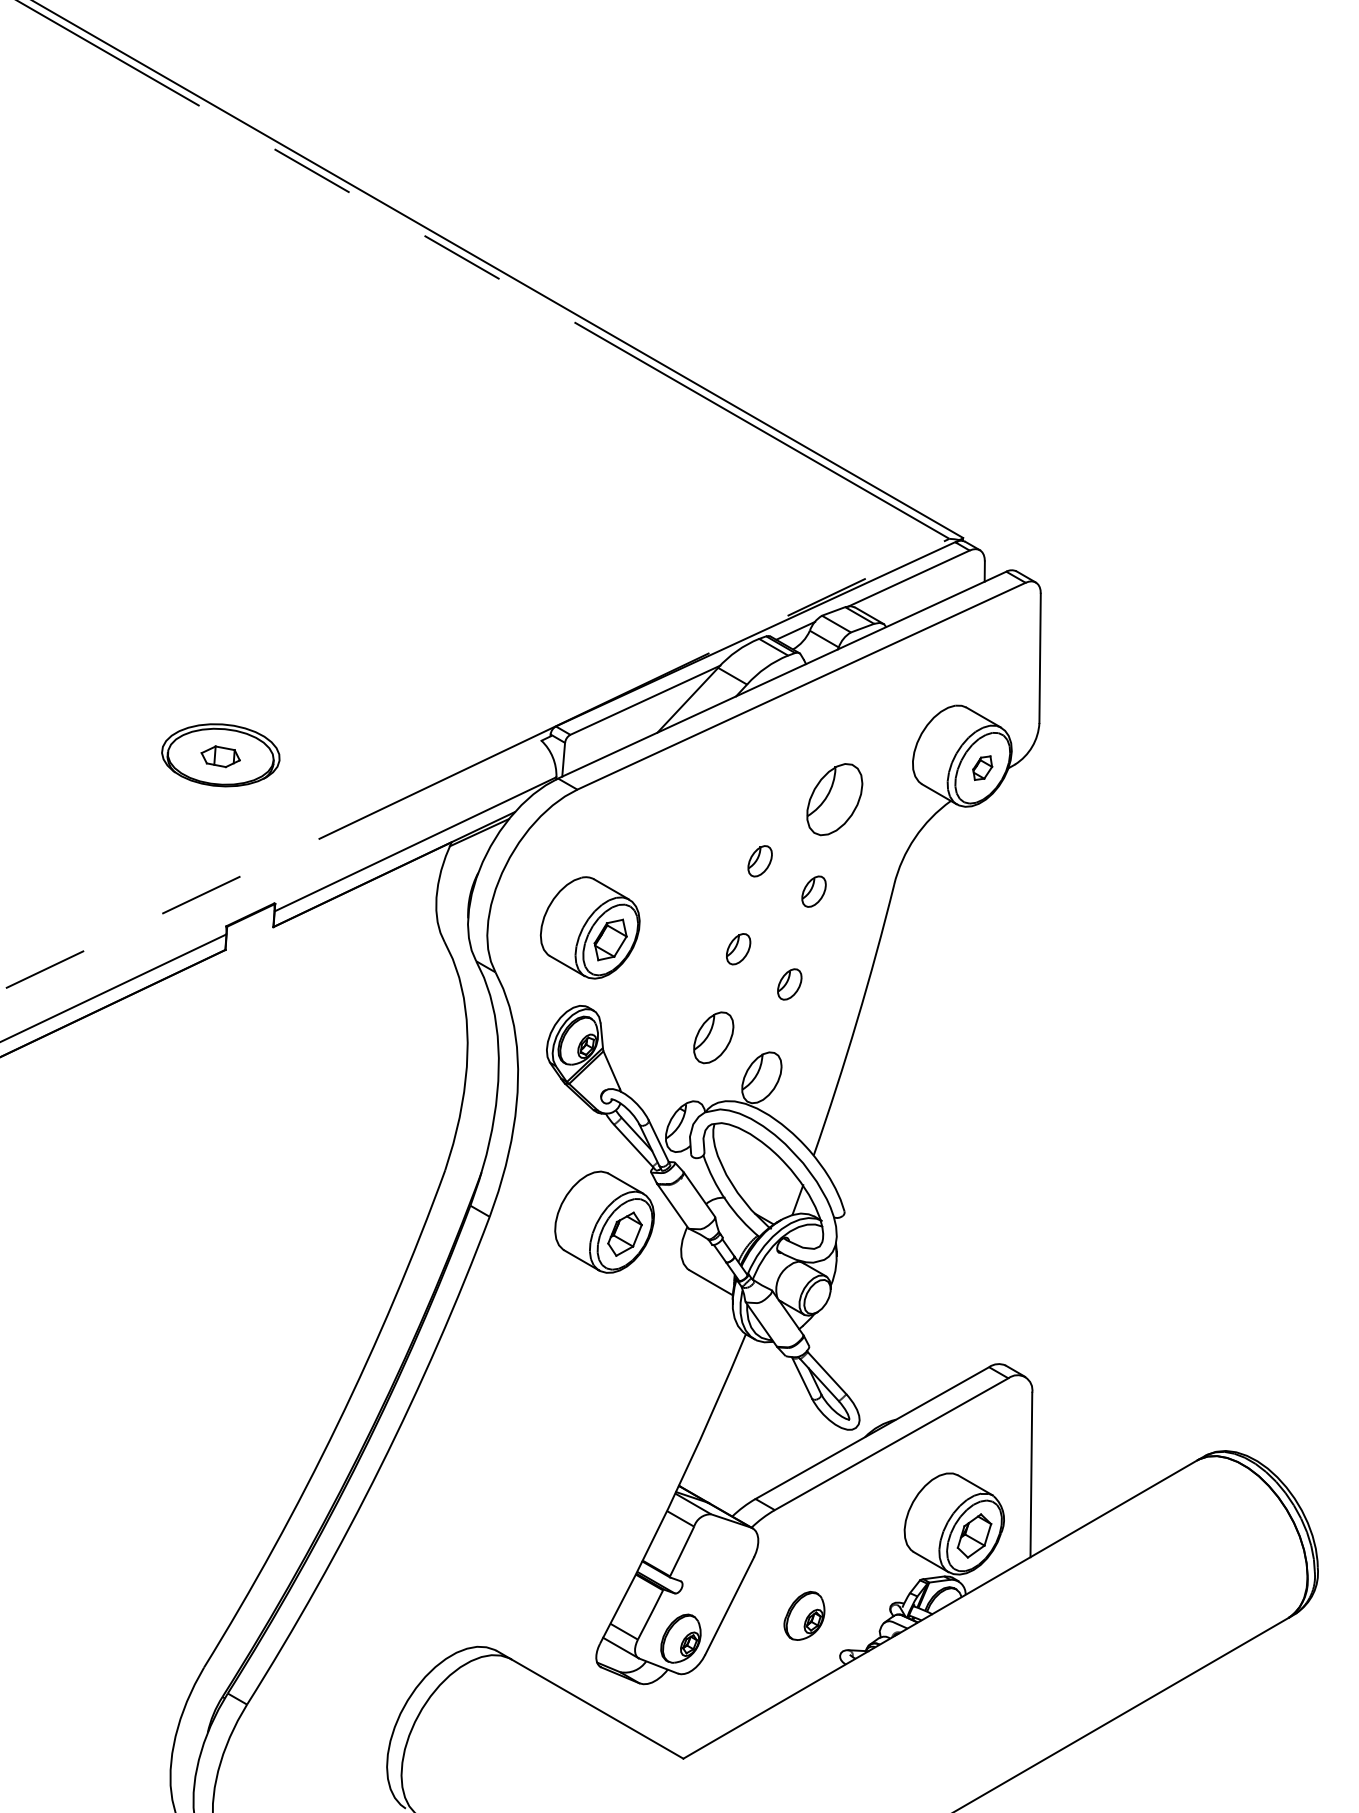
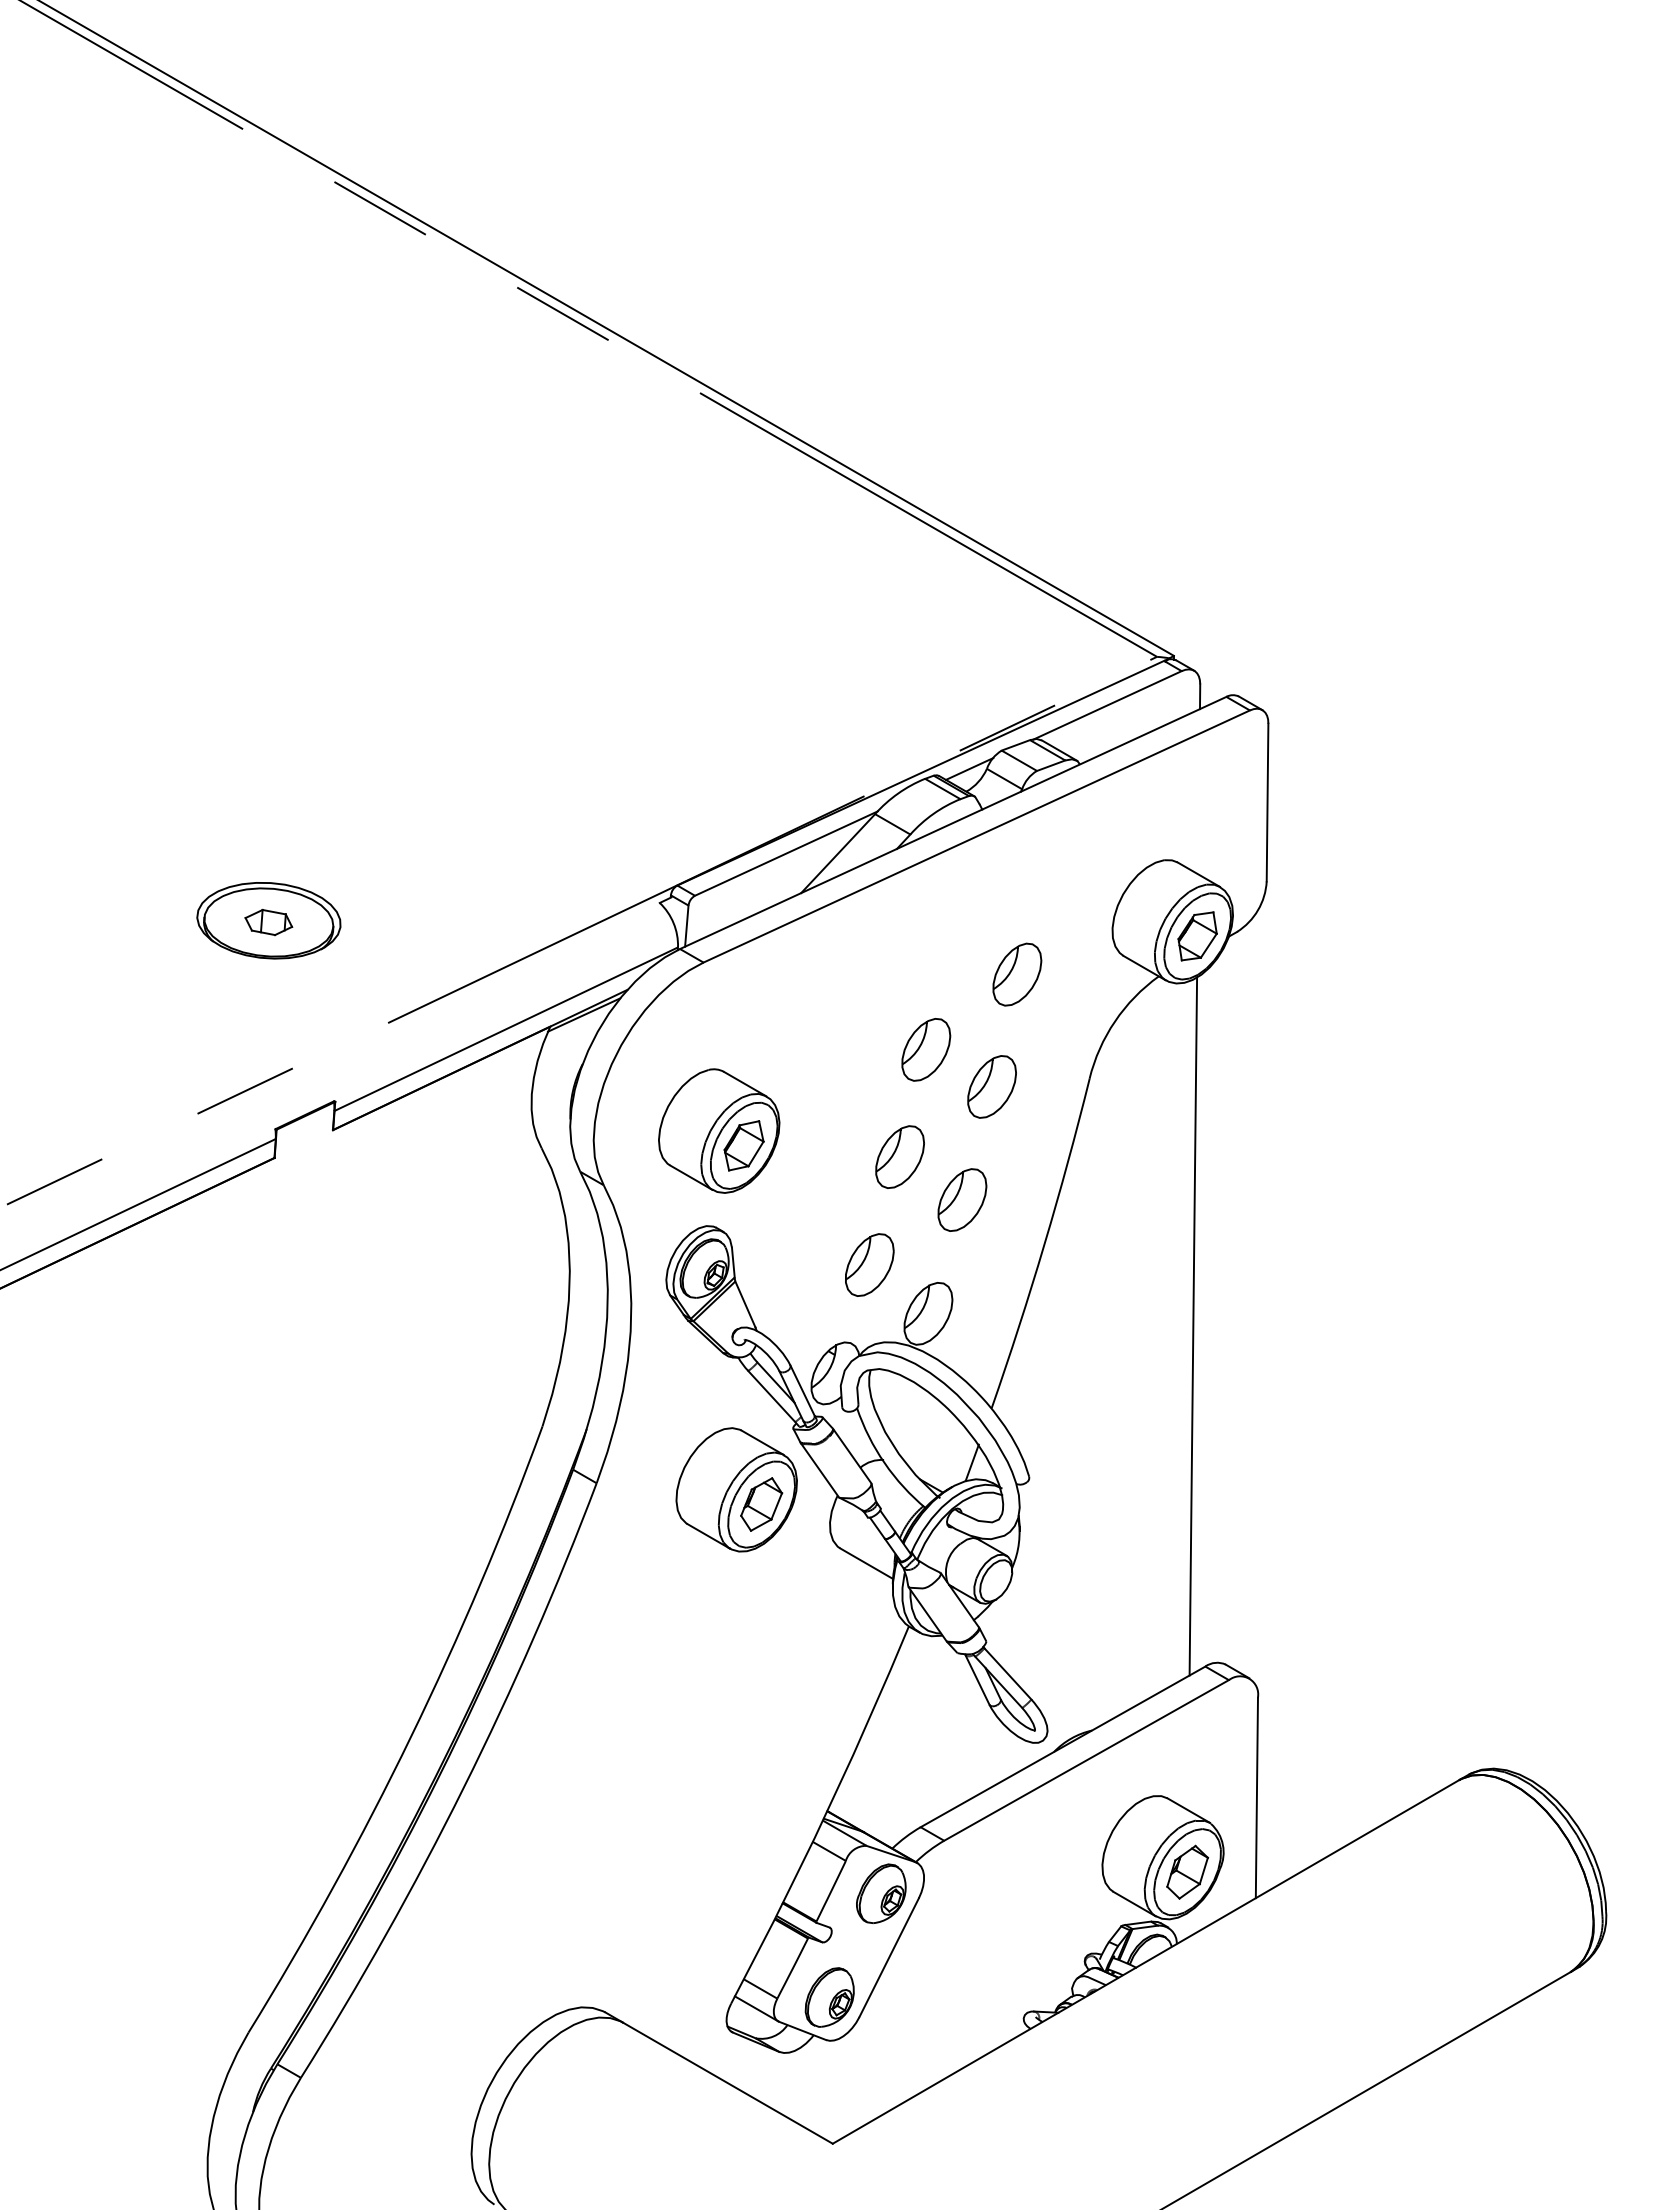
part: (982, 768) -> (1197, 936), size x1.67
part: (834, 799) -> (1017, 974), size x0.71
part: (760, 860) -> (926, 1049), size x1.67
part: (813, 891) -> (991, 1086), size x1.67
part: (738, 948) -> (899, 1156), size x1.67
part: (789, 984) -> (962, 1199), size x1.67
line: (979, 1088) -> (1193, 1326), added
part: (804, 1615) -> (881, 1893), moved

